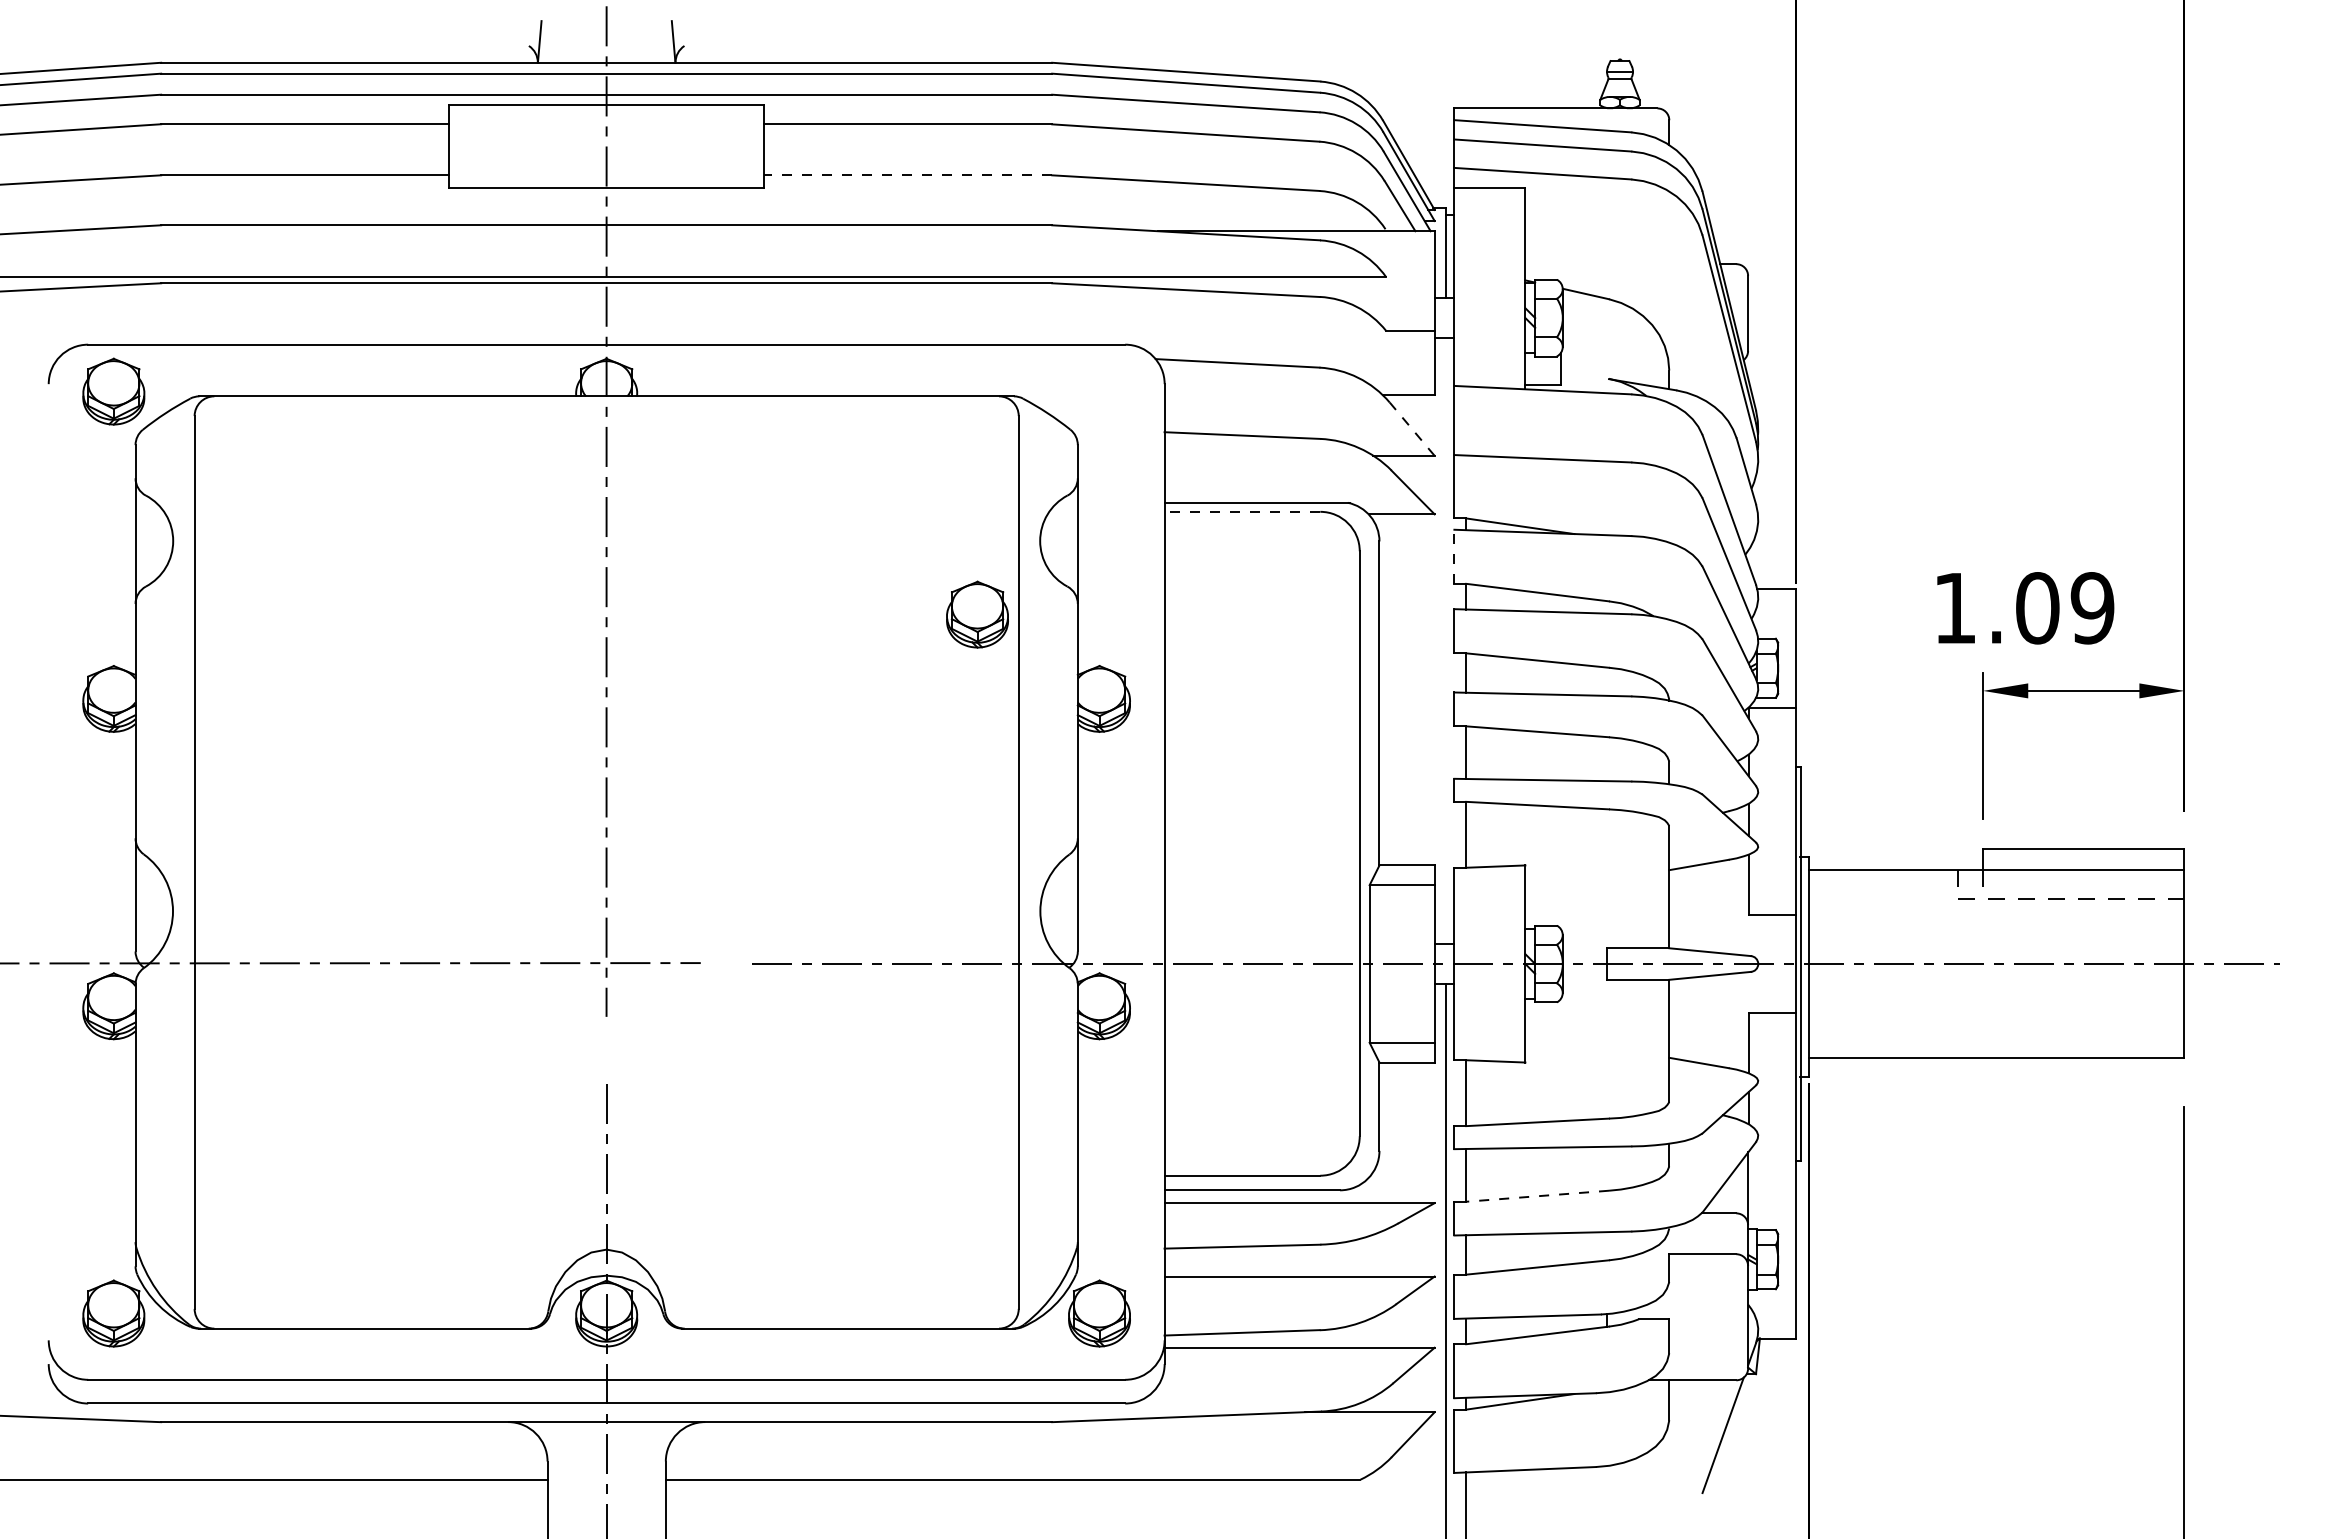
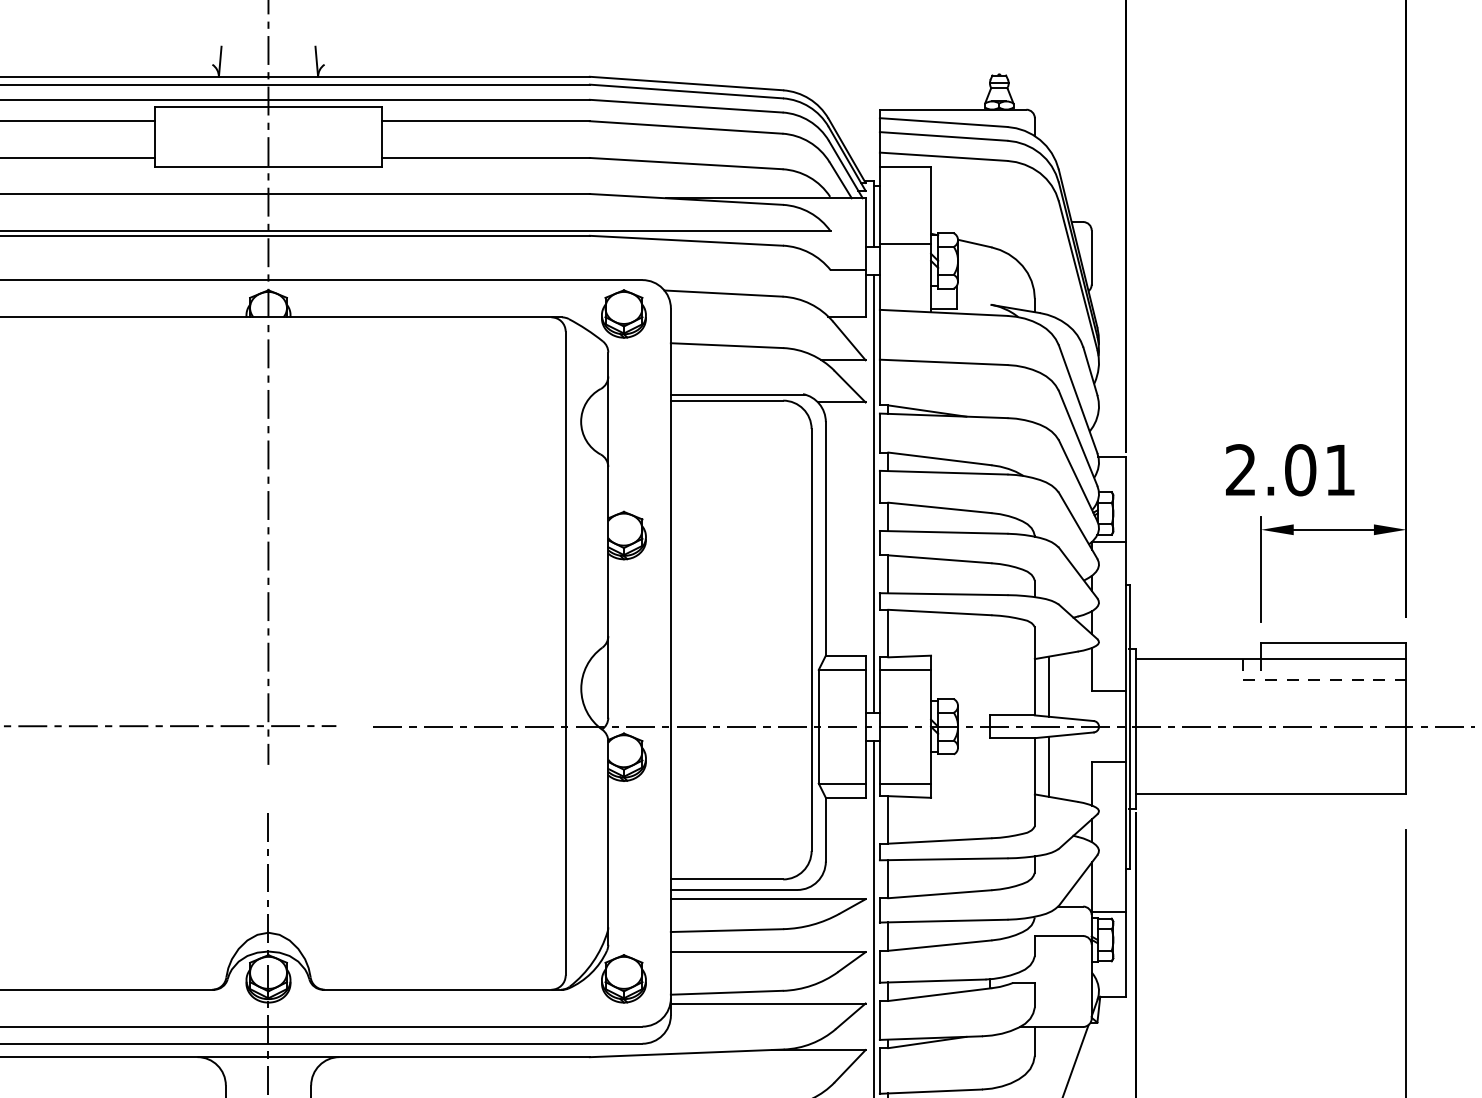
line: (908, 175) -> (486, 158), dashed -> solid
line: (1489, 294) -> (905, 243), added
line: (1412, 429) -> (849, 341), dashed -> solid
line: (1242, 511) -> (727, 400), dashed -> solid
line: (1454, 556) -> (879, 432), dashed -> solid
text: (2024, 608) -> (1291, 470), 1.09 -> 2.01
part: (977, 614) -> (623, 313), moved
line: (1446, 640) -> (874, 493), added
line: (1489, 885) -> (905, 670), added
line: (1689, 908) -> (1049, 686), added
line: (1689, 1019) -> (1049, 766), added
line: (1489, 1042) -> (905, 783), added
line: (1537, 1196) -> (939, 894), dashed -> solid
line: (1771, 1220) -> (1108, 911), added

